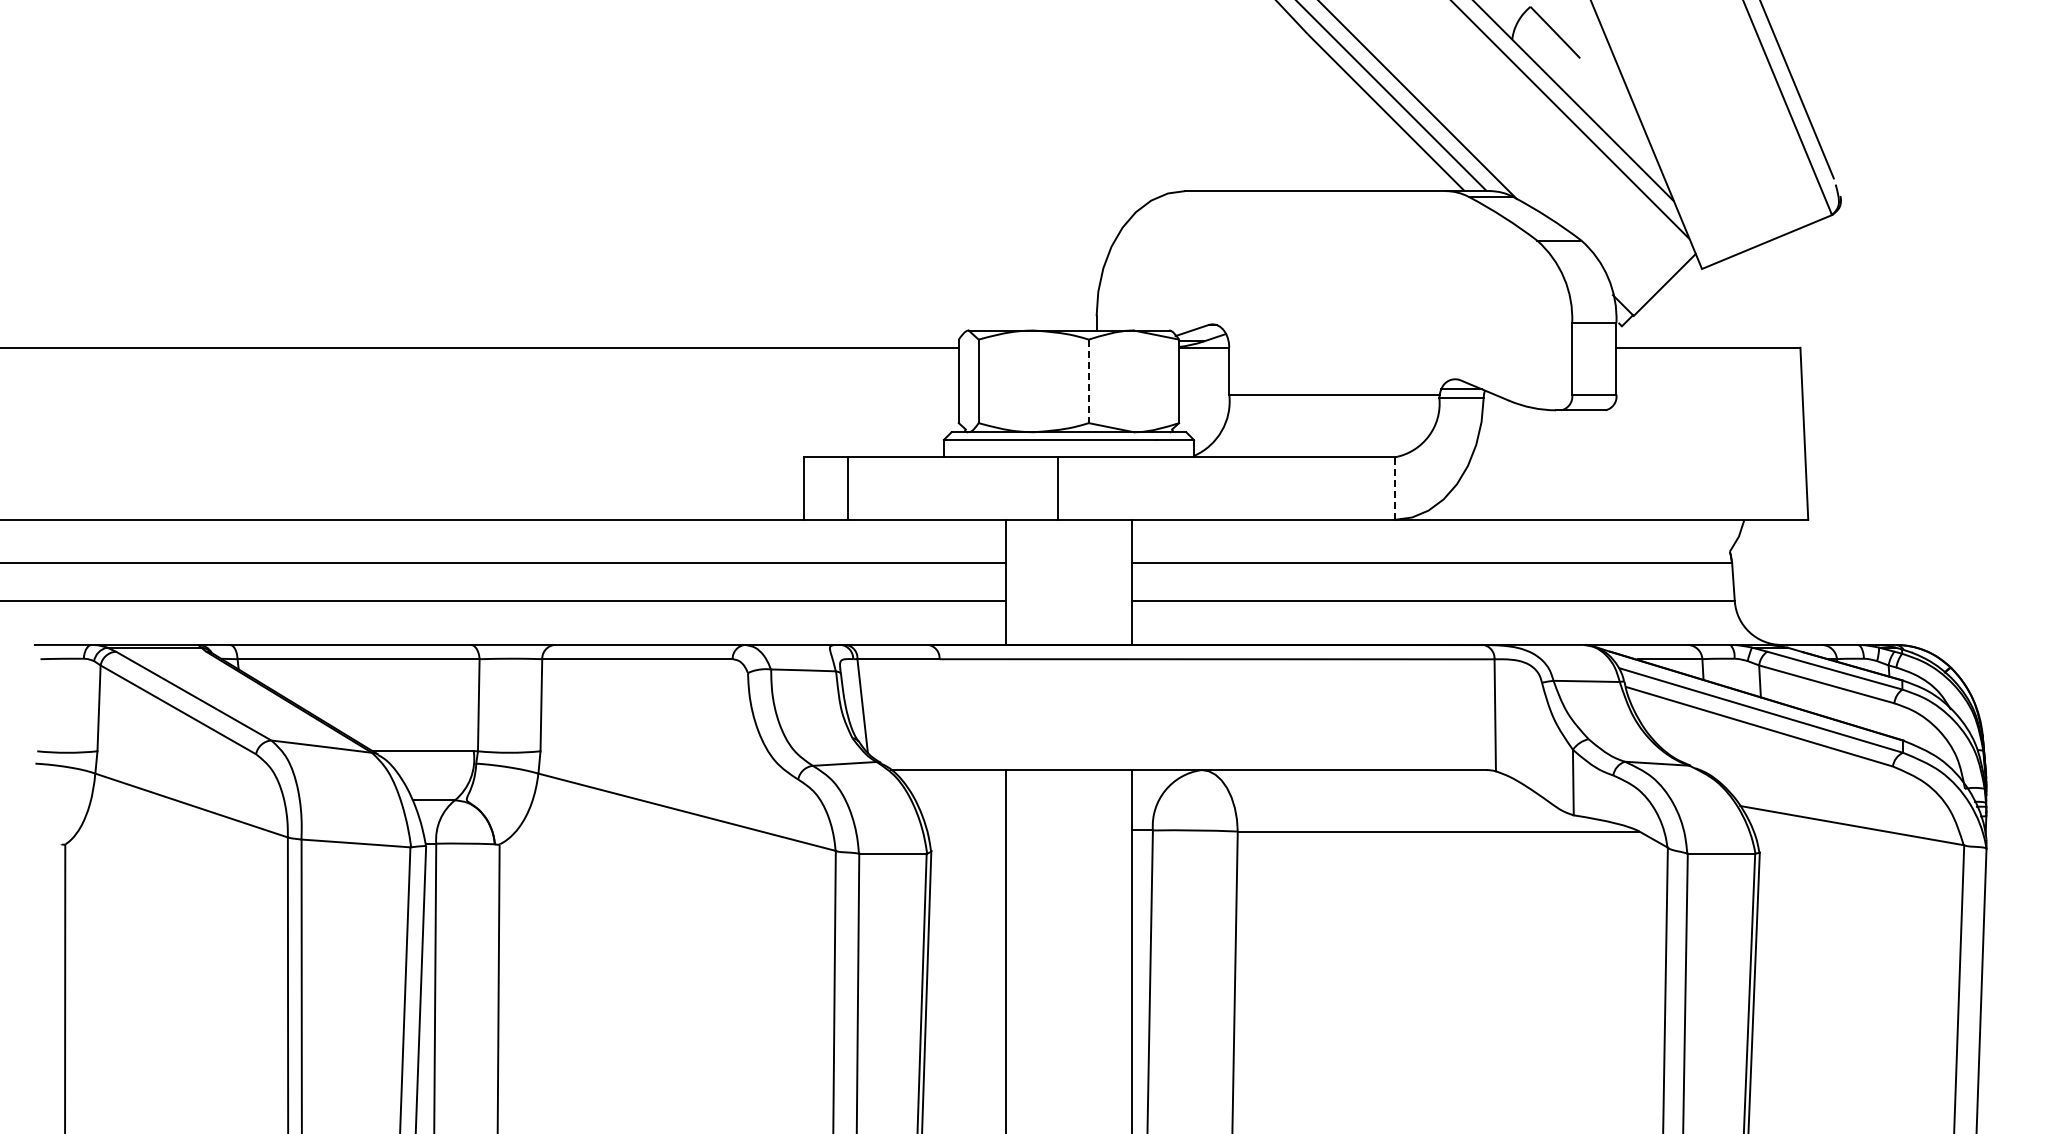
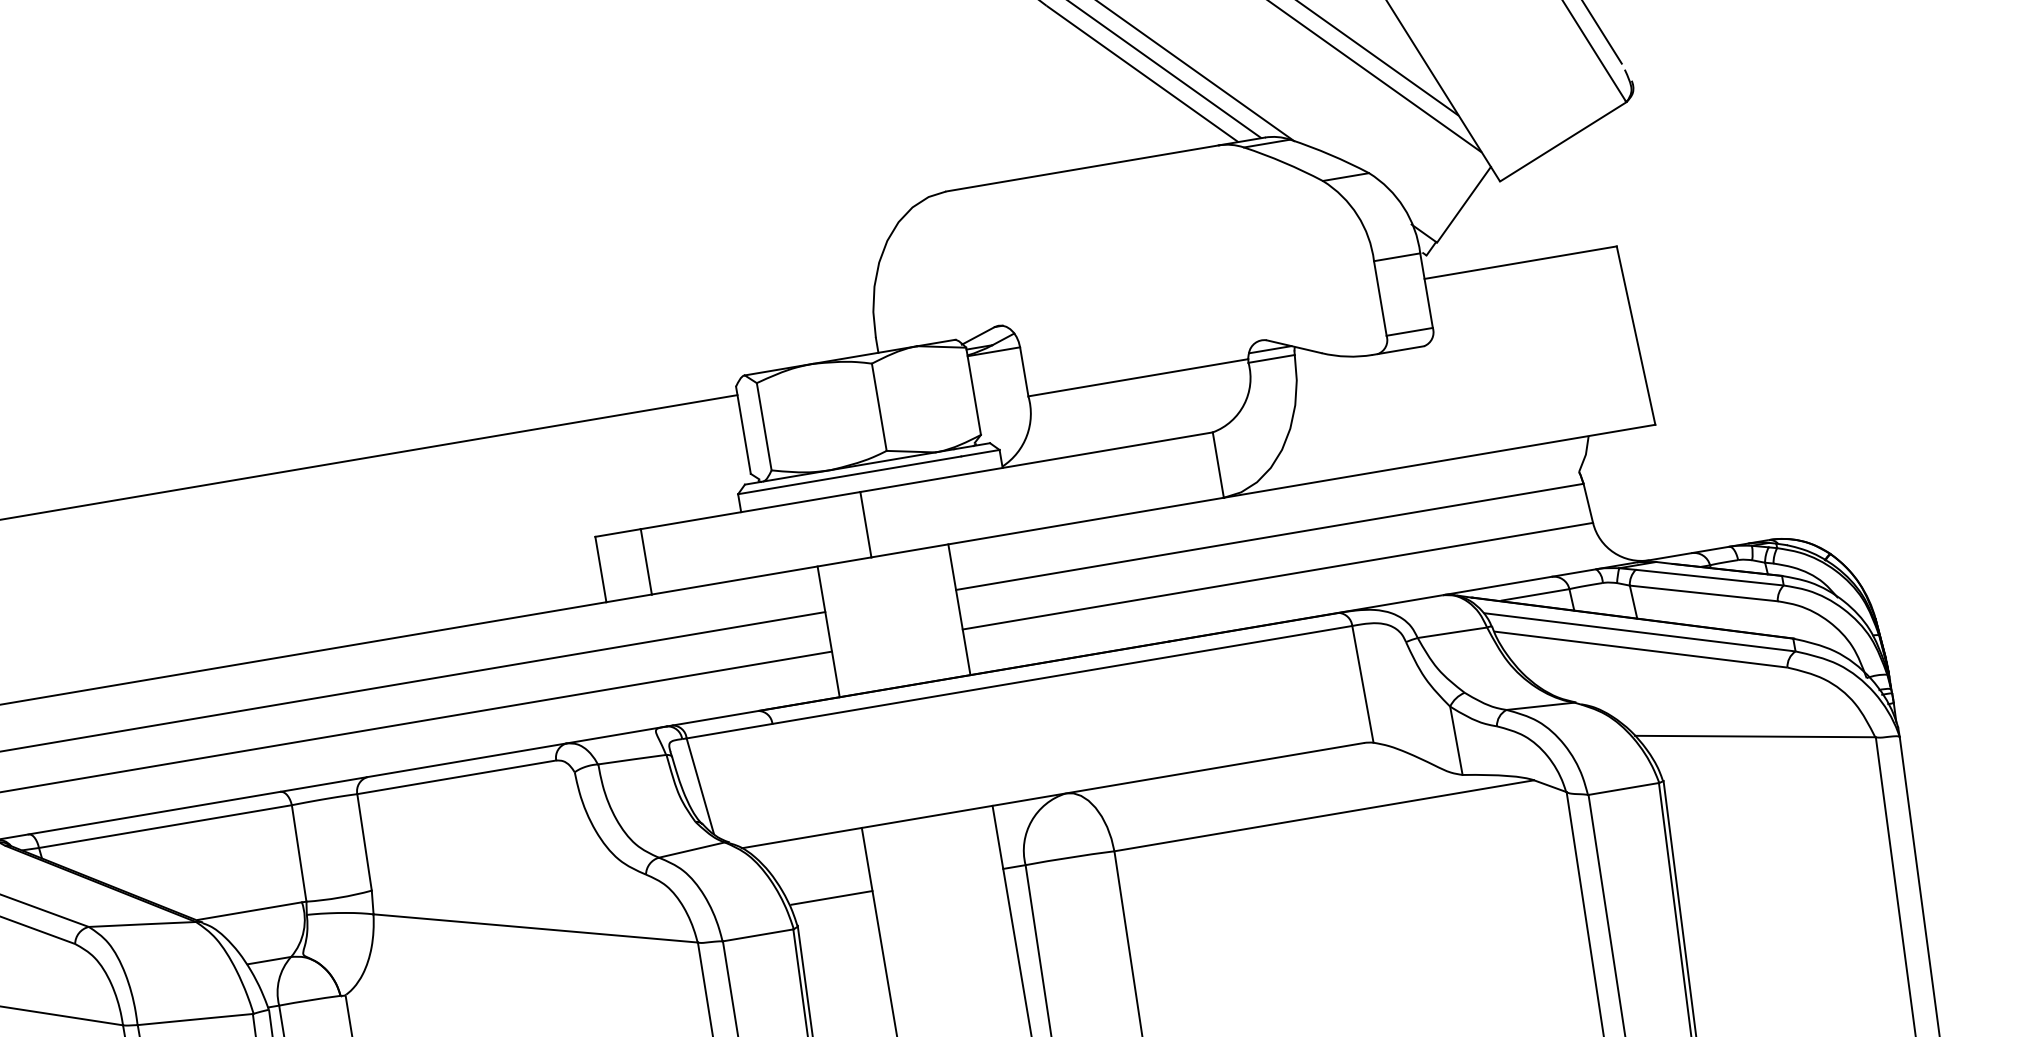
line: (1088, 381) -> (878, 407), dashed -> solid
line: (1395, 488) -> (1218, 465), dashed -> solid
line: (967, 830) -> (831, 897), added

